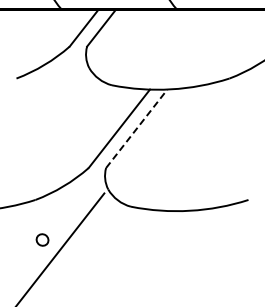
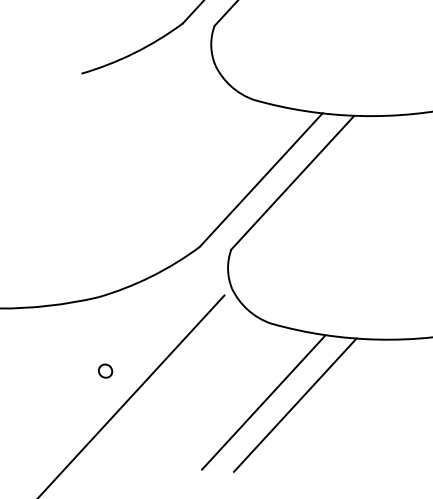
line: (136, 128) -> (292, 182), dashed -> solid
part: (42, 239) -> (105, 370), size x0.62
line: (130, 250) -> (263, 403), added
line: (147, 250) -> (294, 405), added

